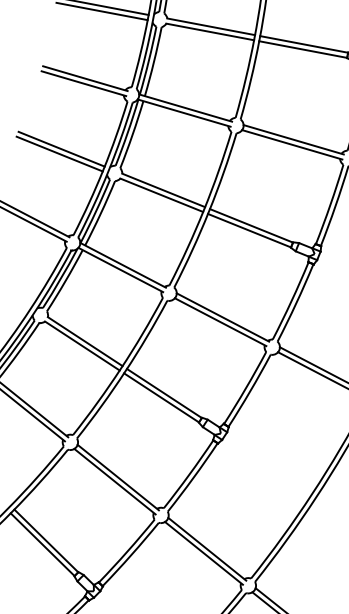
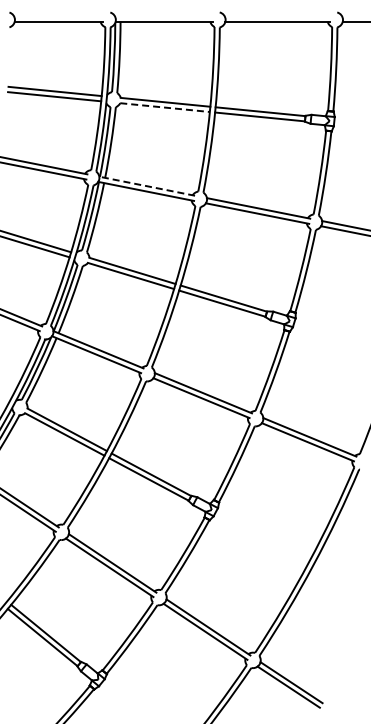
line: (210, 31) -> (165, 107), solid -> dashed
line: (185, 108) -> (147, 186), solid -> dashed

